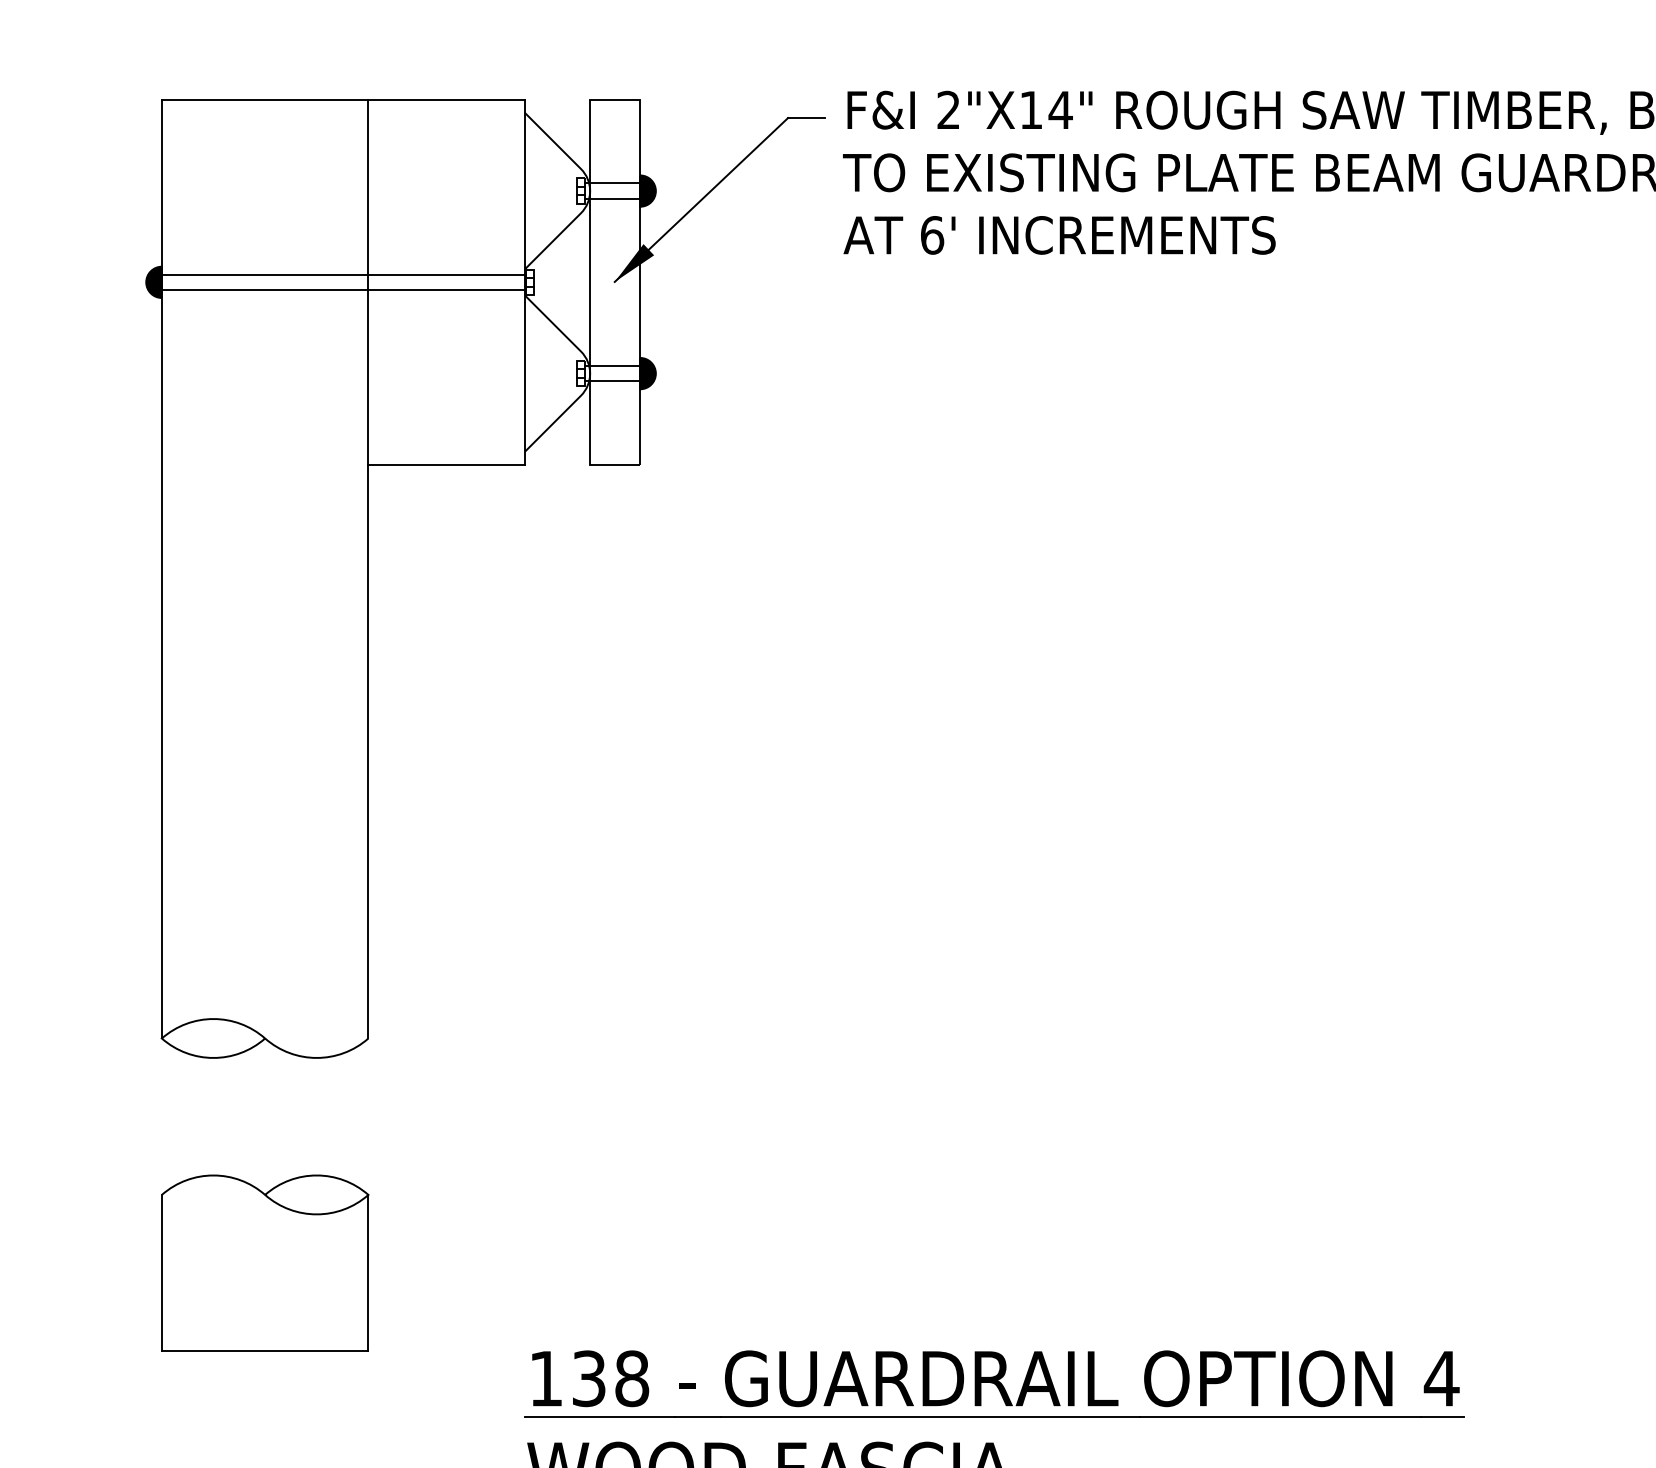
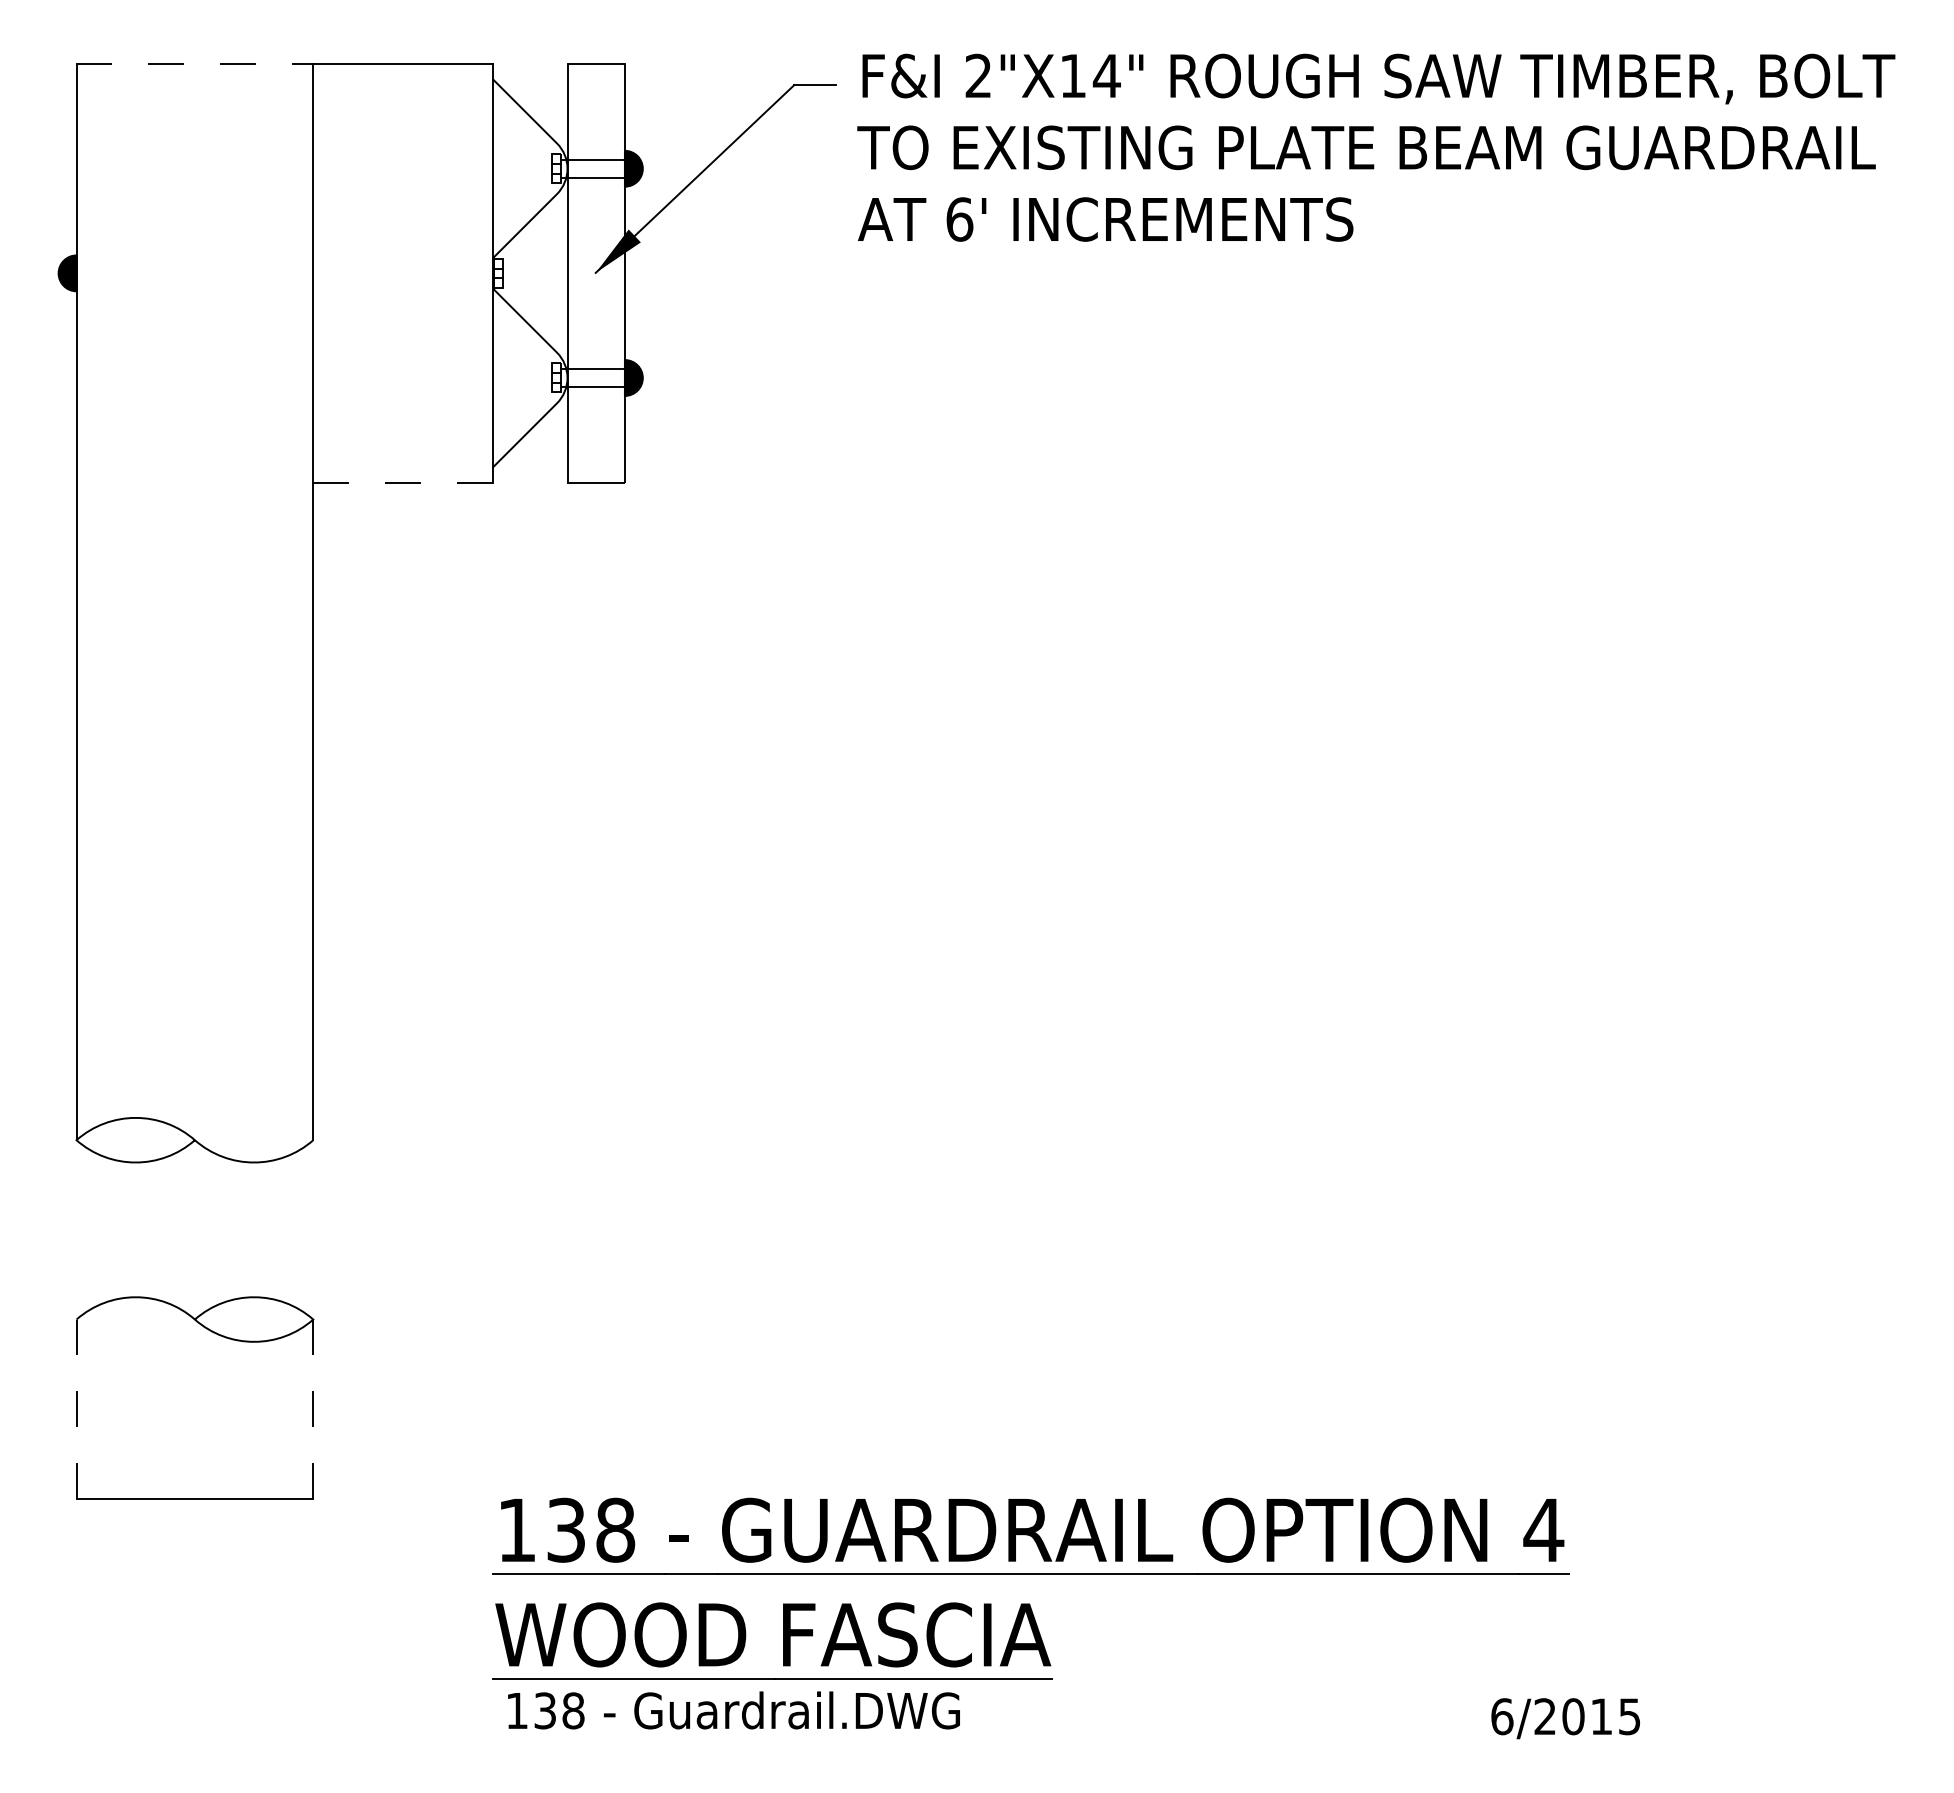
line: (265, 100) -> (195, 64), solid -> dashed
line: (343, 274) -> (284, 264), removed
line: (343, 290) -> (284, 282), removed
line: (446, 464) -> (402, 482), solid -> dashed
line: (161, 1273) -> (76, 1409), solid -> dashed
line: (368, 1273) -> (313, 1409), solid -> dashed

